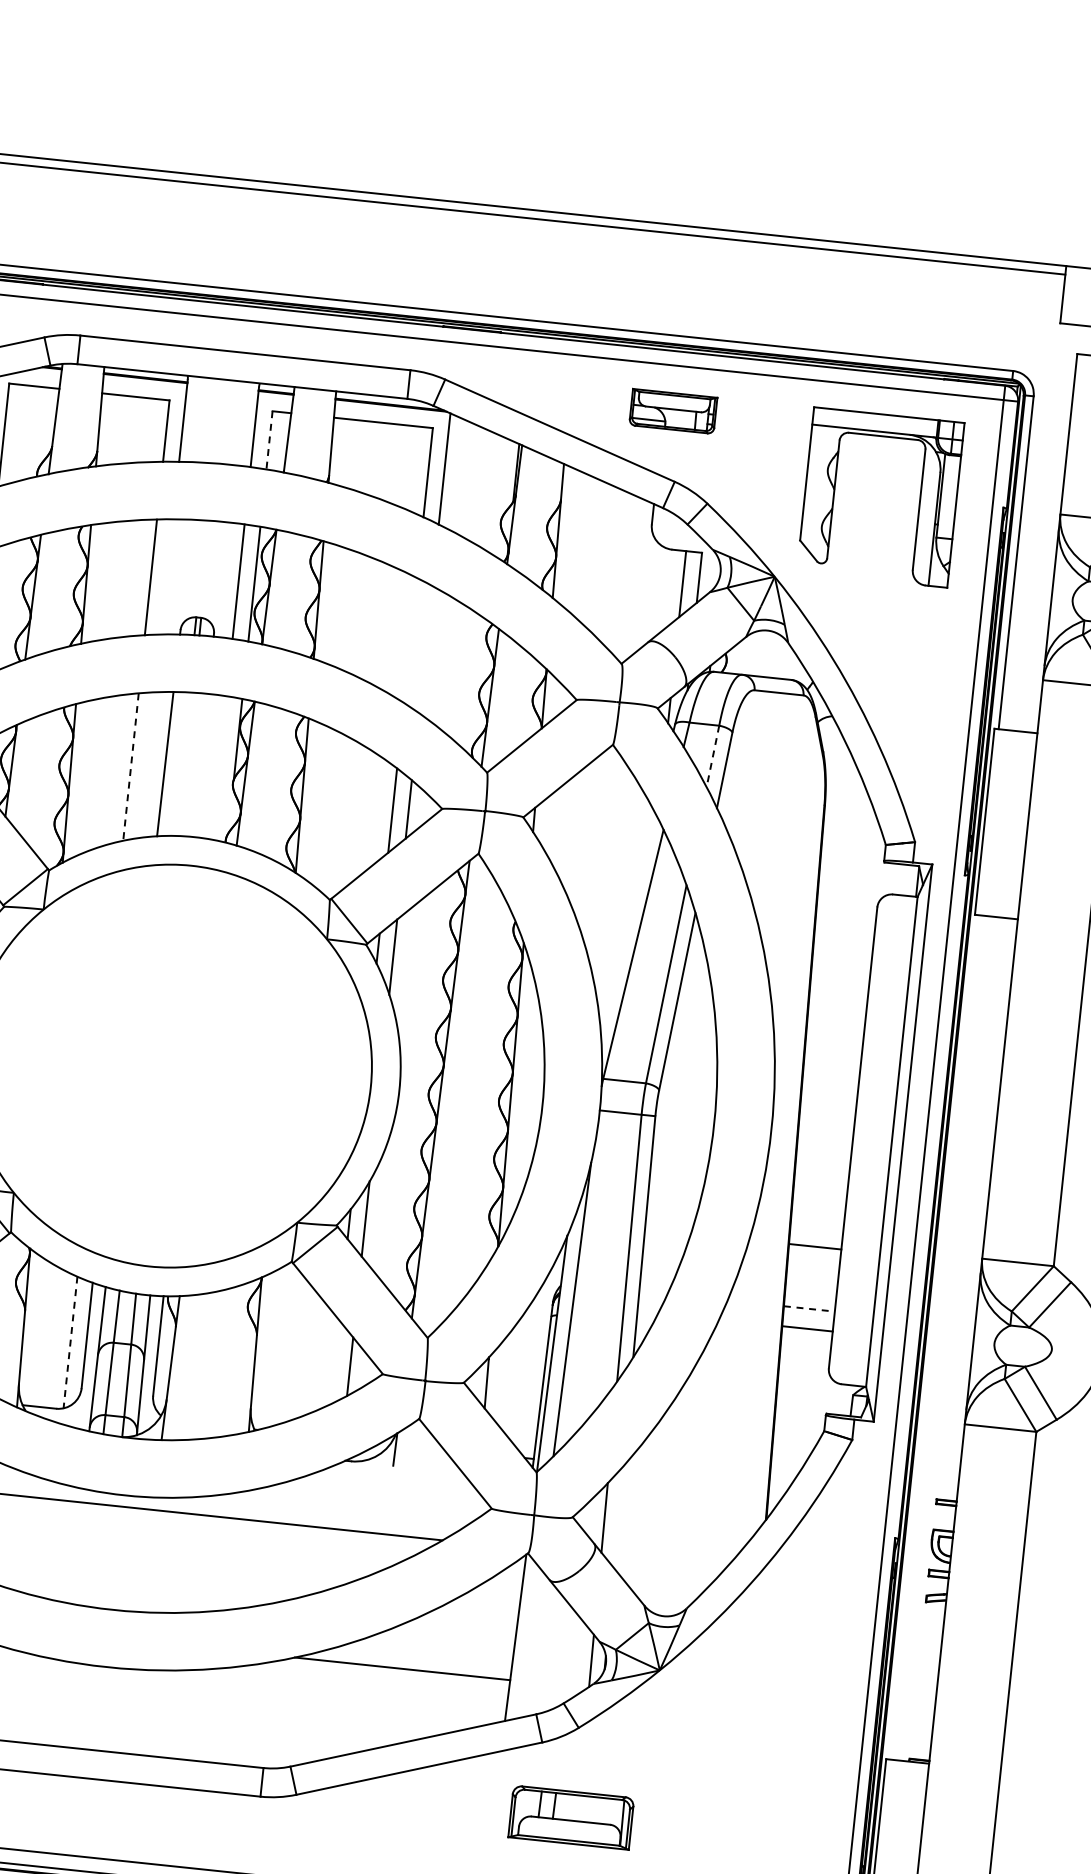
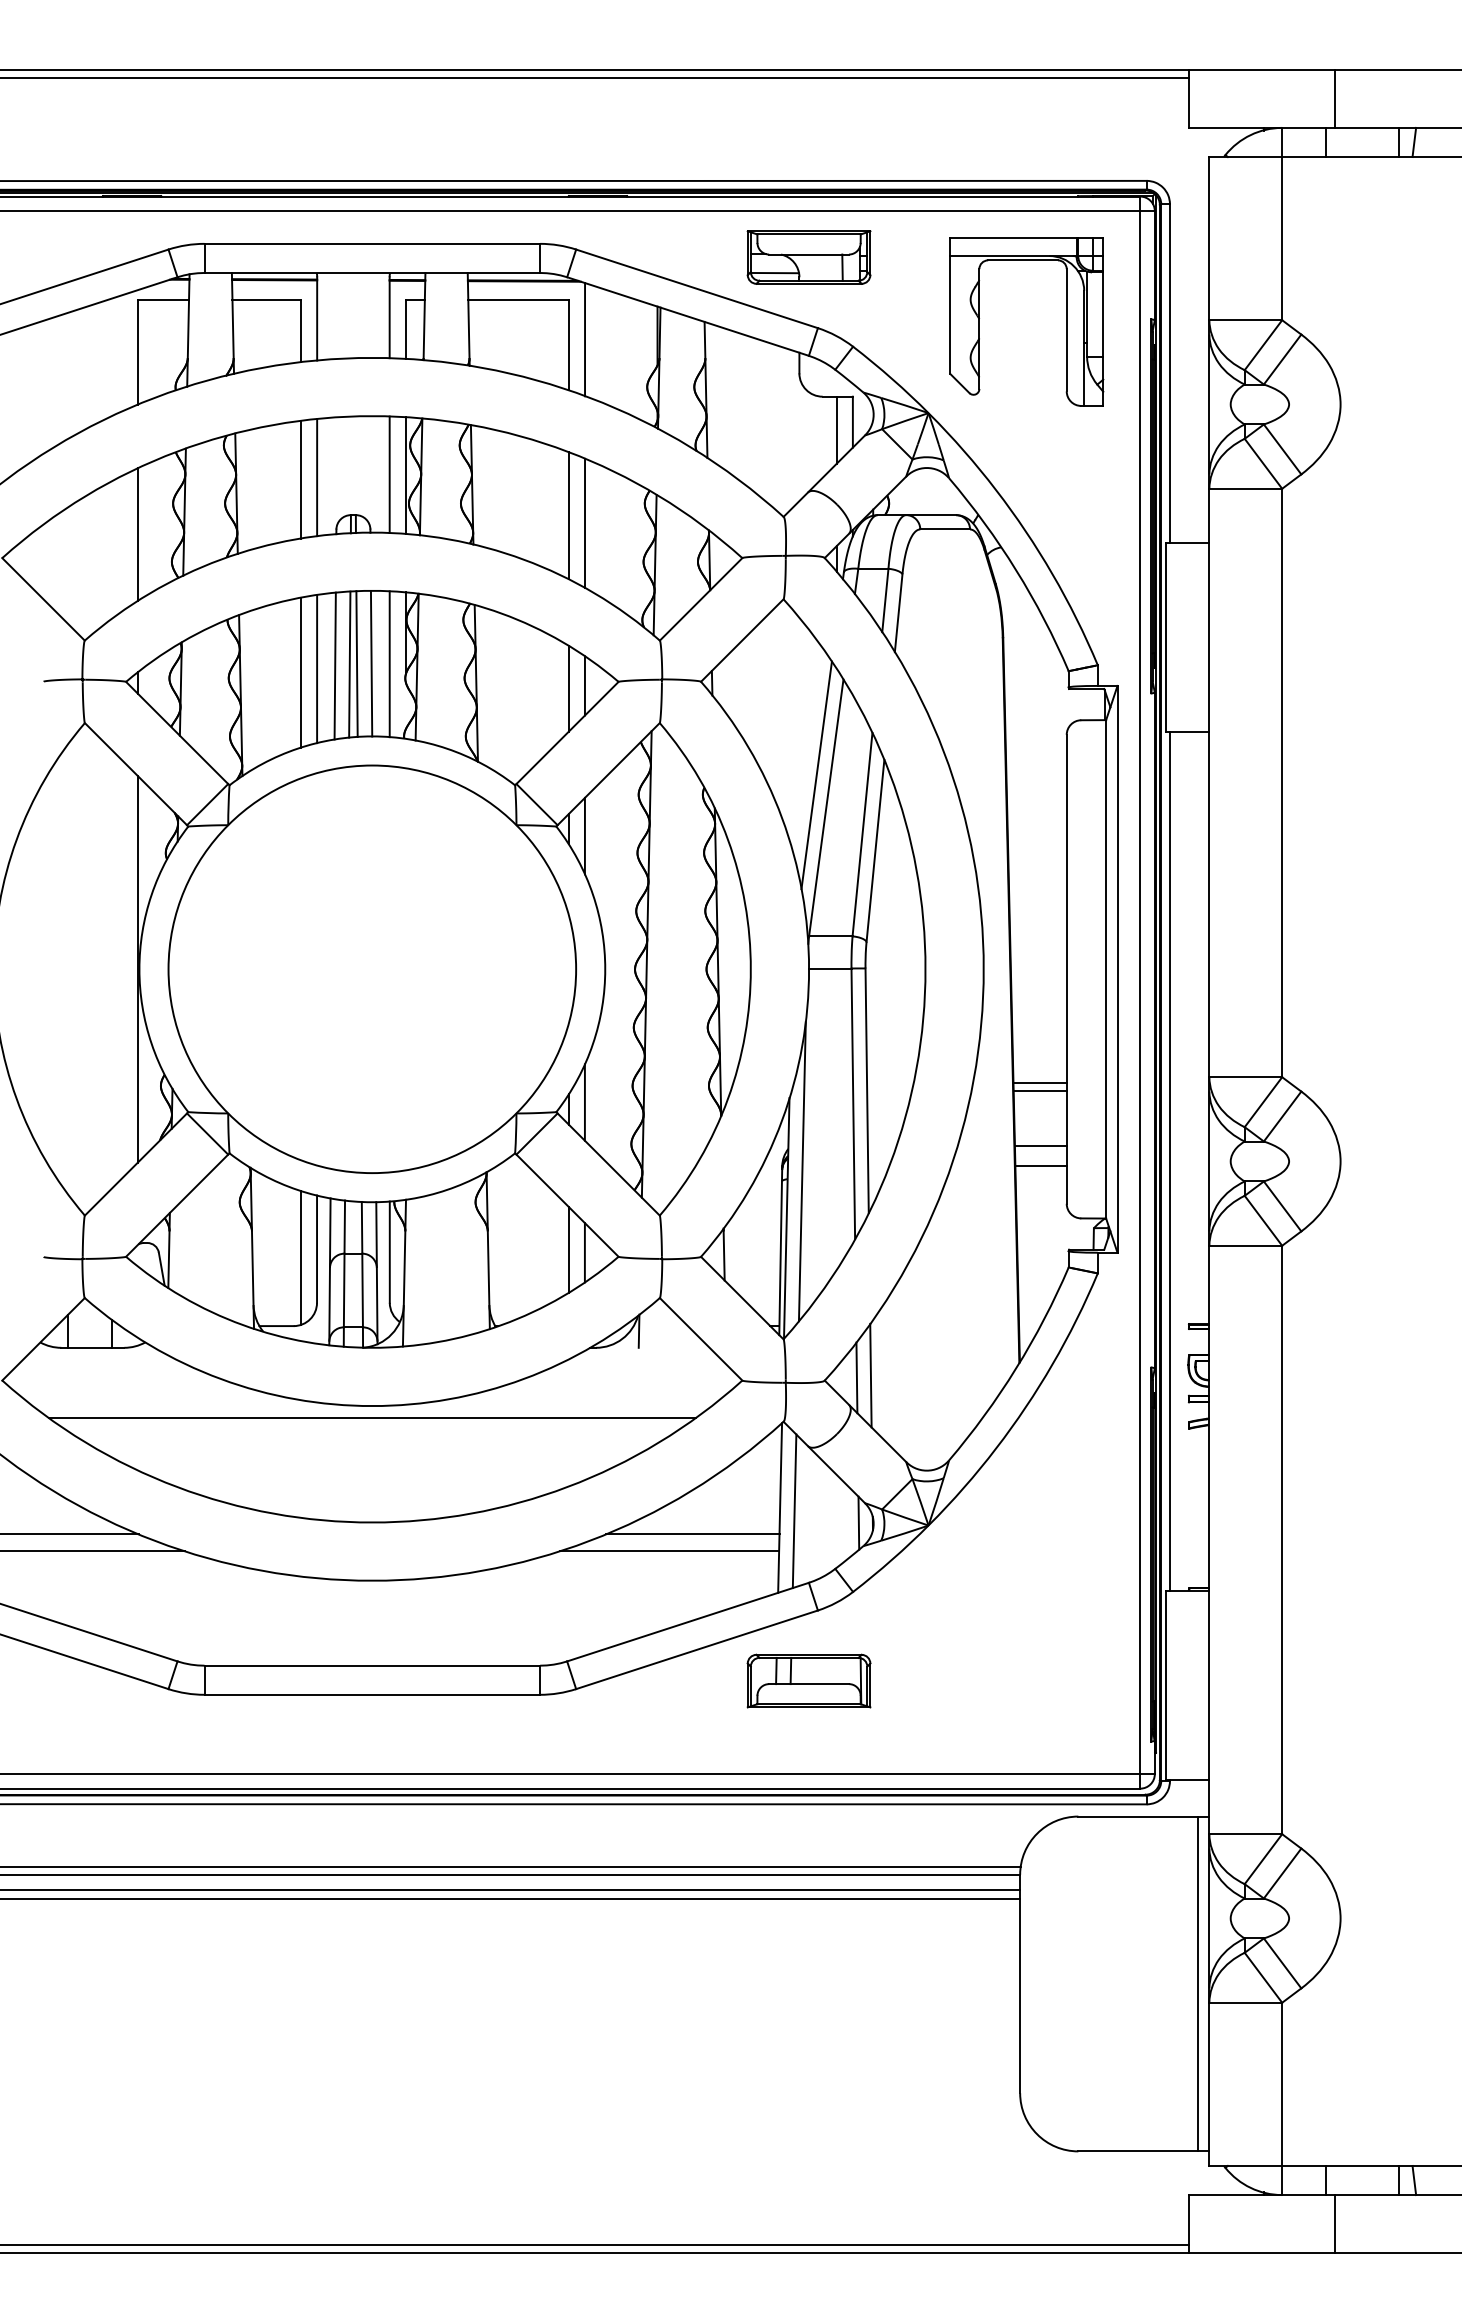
part: (672, 411) -> (808, 257), size x1.43
line: (269, 440) -> (405, 329), dashed -> solid
line: (167, 576) -> (317, 477), added
line: (410, 640) -> (568, 515), added
line: (425, 649) -> (584, 523), added
line: (713, 756) -> (885, 600), dashed -> solid
line: (147, 764) -> (317, 668), added
line: (179, 764) -> (349, 664), added
line: (186, 764) -> (356, 664), added
line: (201, 765) -> (371, 663), added
line: (131, 766) -> (301, 672), dashed -> solid
line: (218, 768) -> (389, 664), added
line: (627, 921) -> (816, 775), added
line: (813, 1255) -> (1039, 1091), added
line: (809, 1309) -> (1040, 1146), dashed -> solid
line: (934, 1337) -> (1169, 1161), added
line: (71, 1342) -> (301, 1257), dashed -> solid
line: (334, 1361) -> (568, 1249), added
line: (618, 1516) -> (870, 1375), added
line: (529, 1642) -> (794, 1511), added
line: (426, 1654) -> (692, 1534), added
part: (570, 1817) -> (808, 1680), moved

